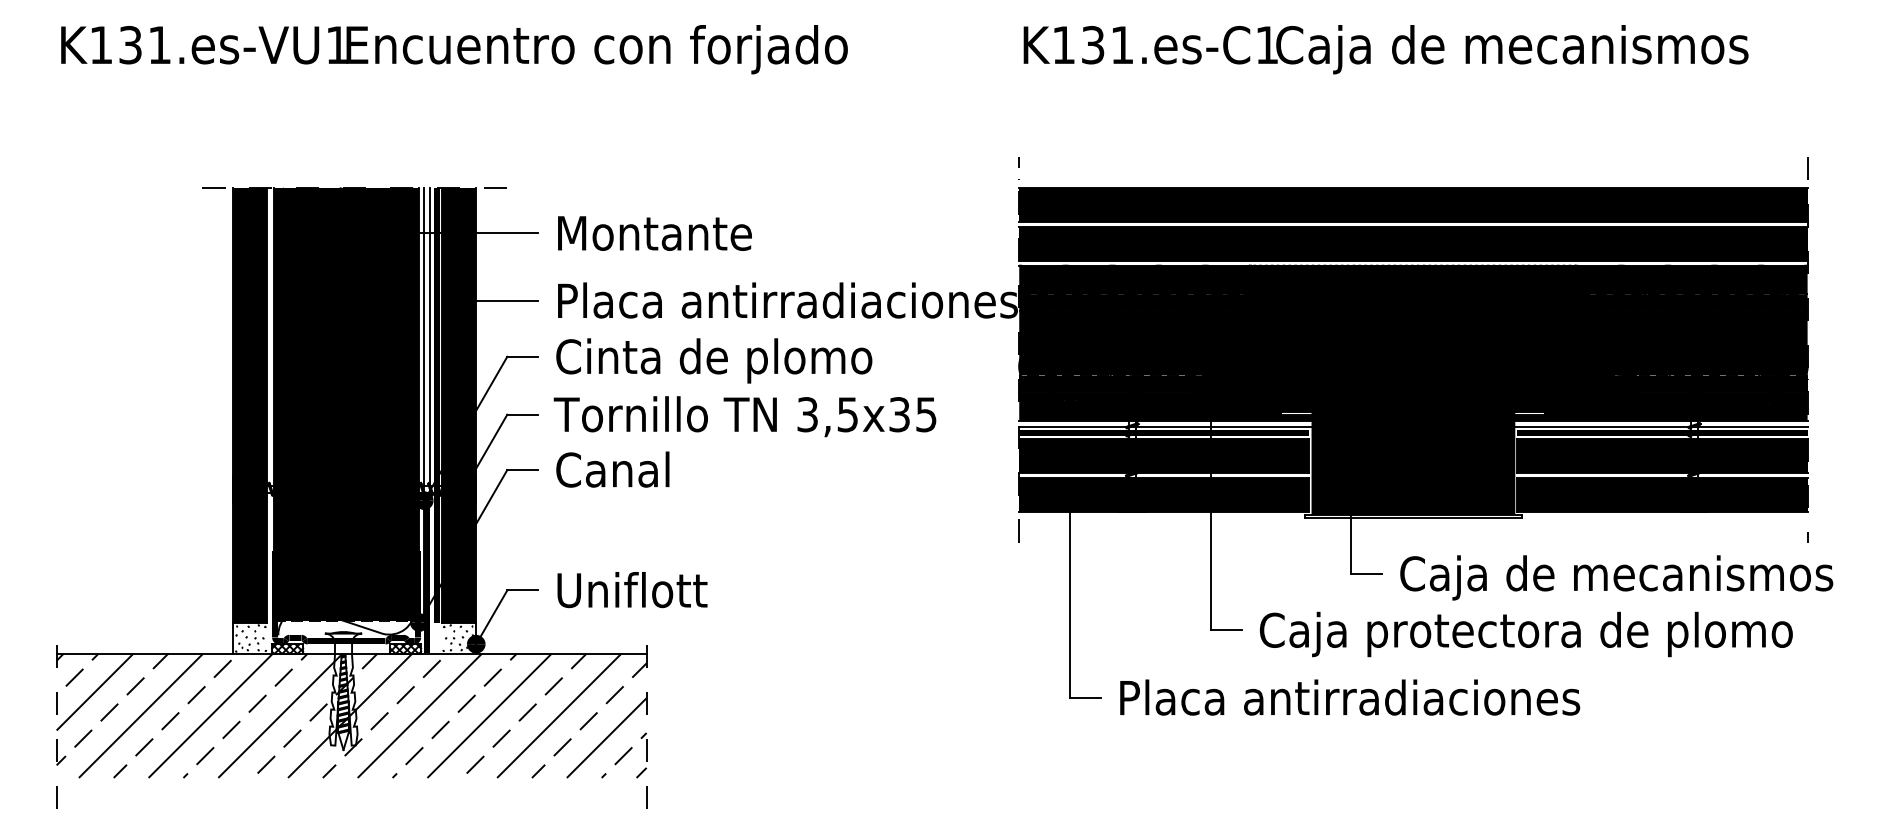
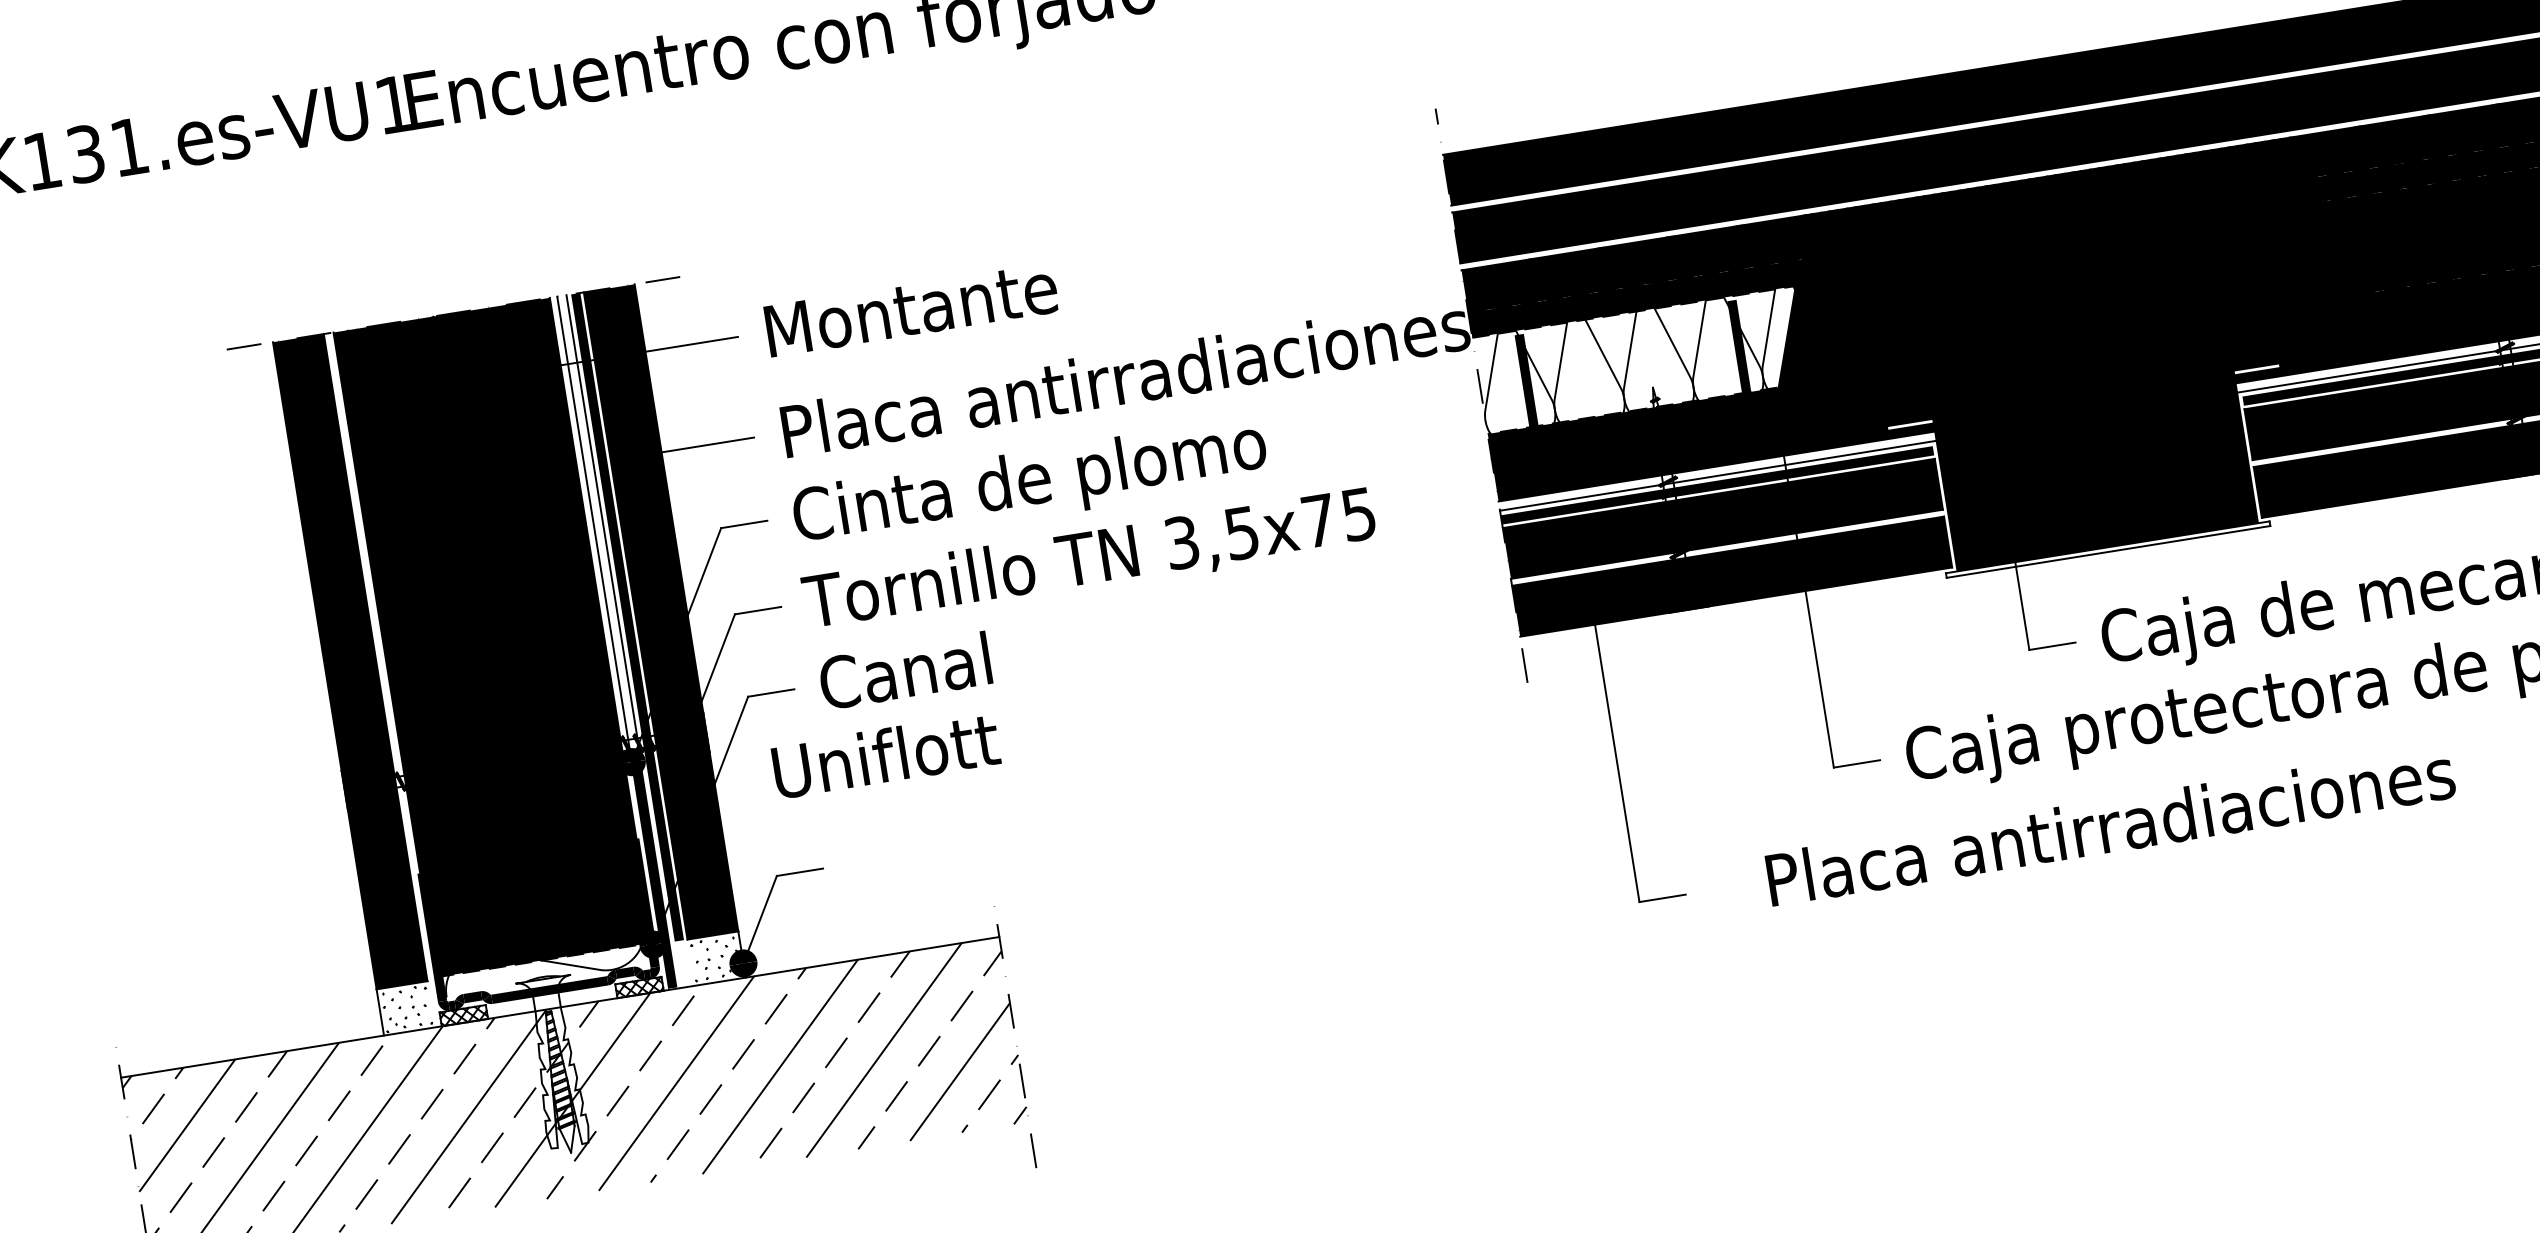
fill: (1129, 342) -> (1644, 358), removed
text: (899, 414) -> (1318, 520), 3,5x35 -> 3,5x75
text: (632, 590) -> (886, 756), moved
text: (1350, 697) -> (2111, 825), moved

